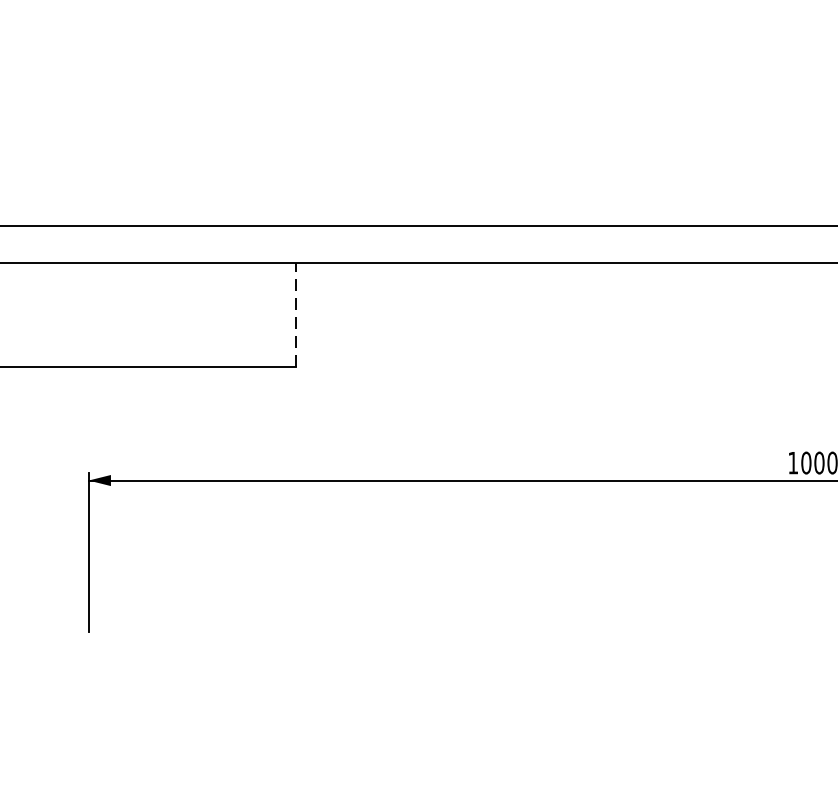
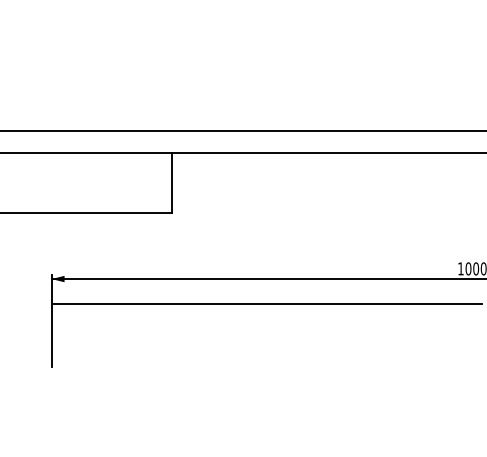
line: (296, 314) -> (172, 182), dashed -> solid
line: (460, 524) -> (267, 304), added

